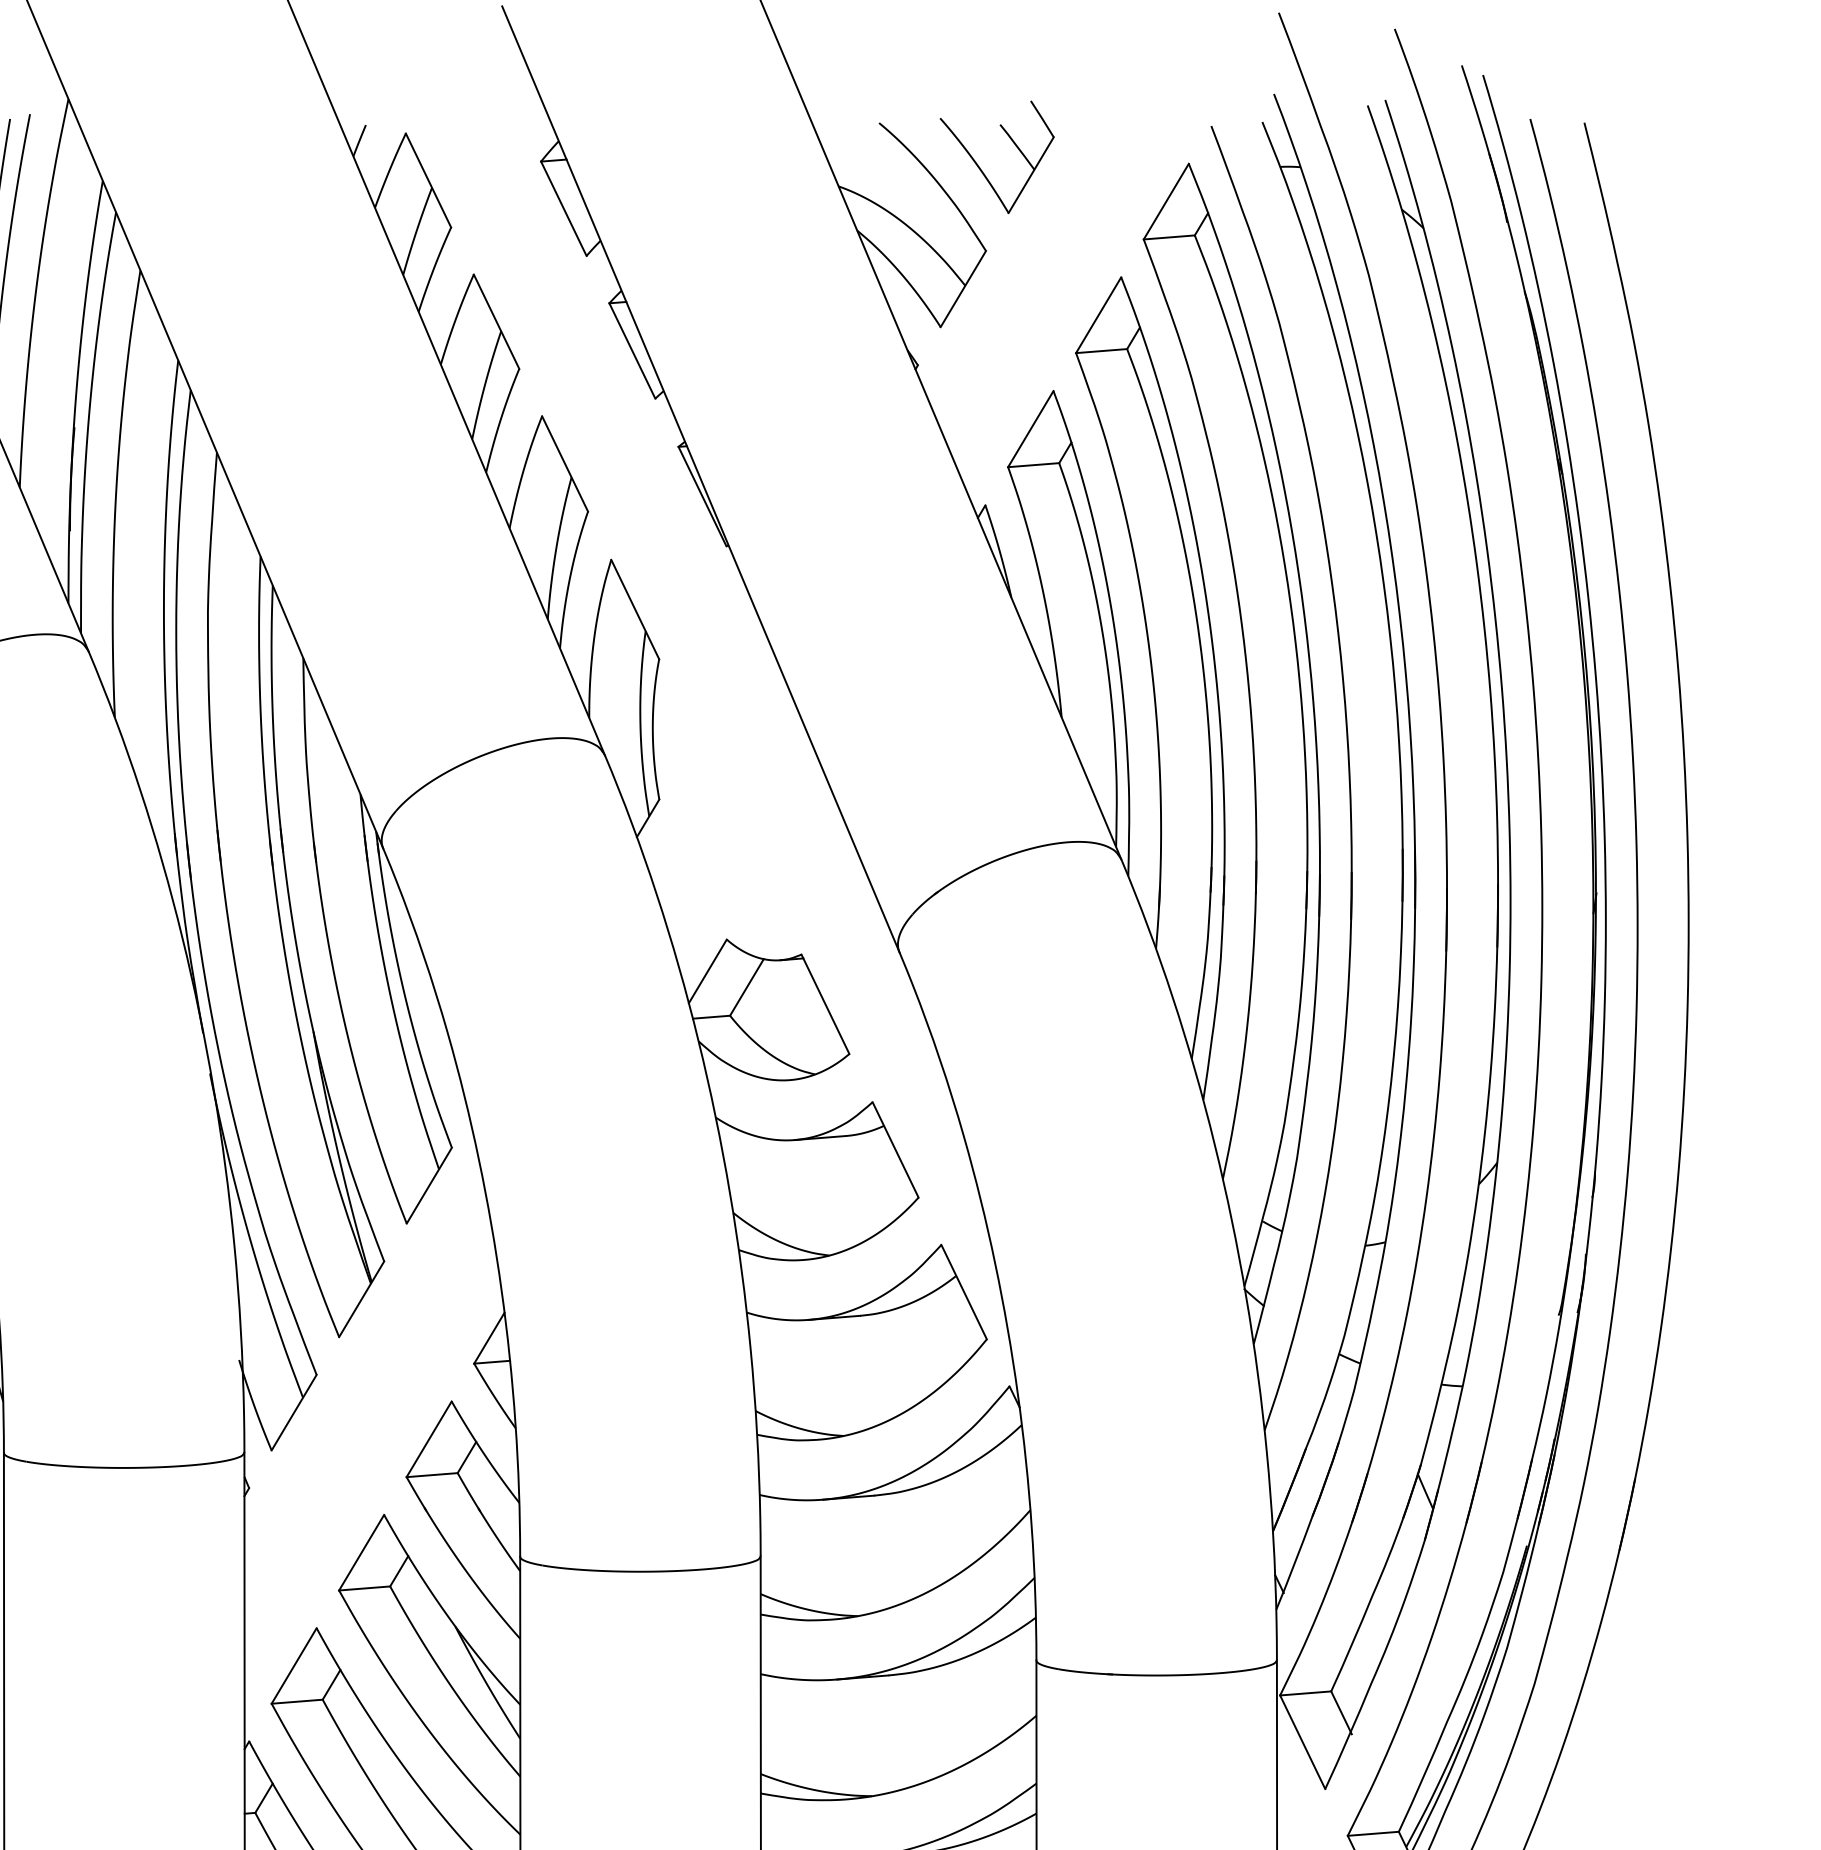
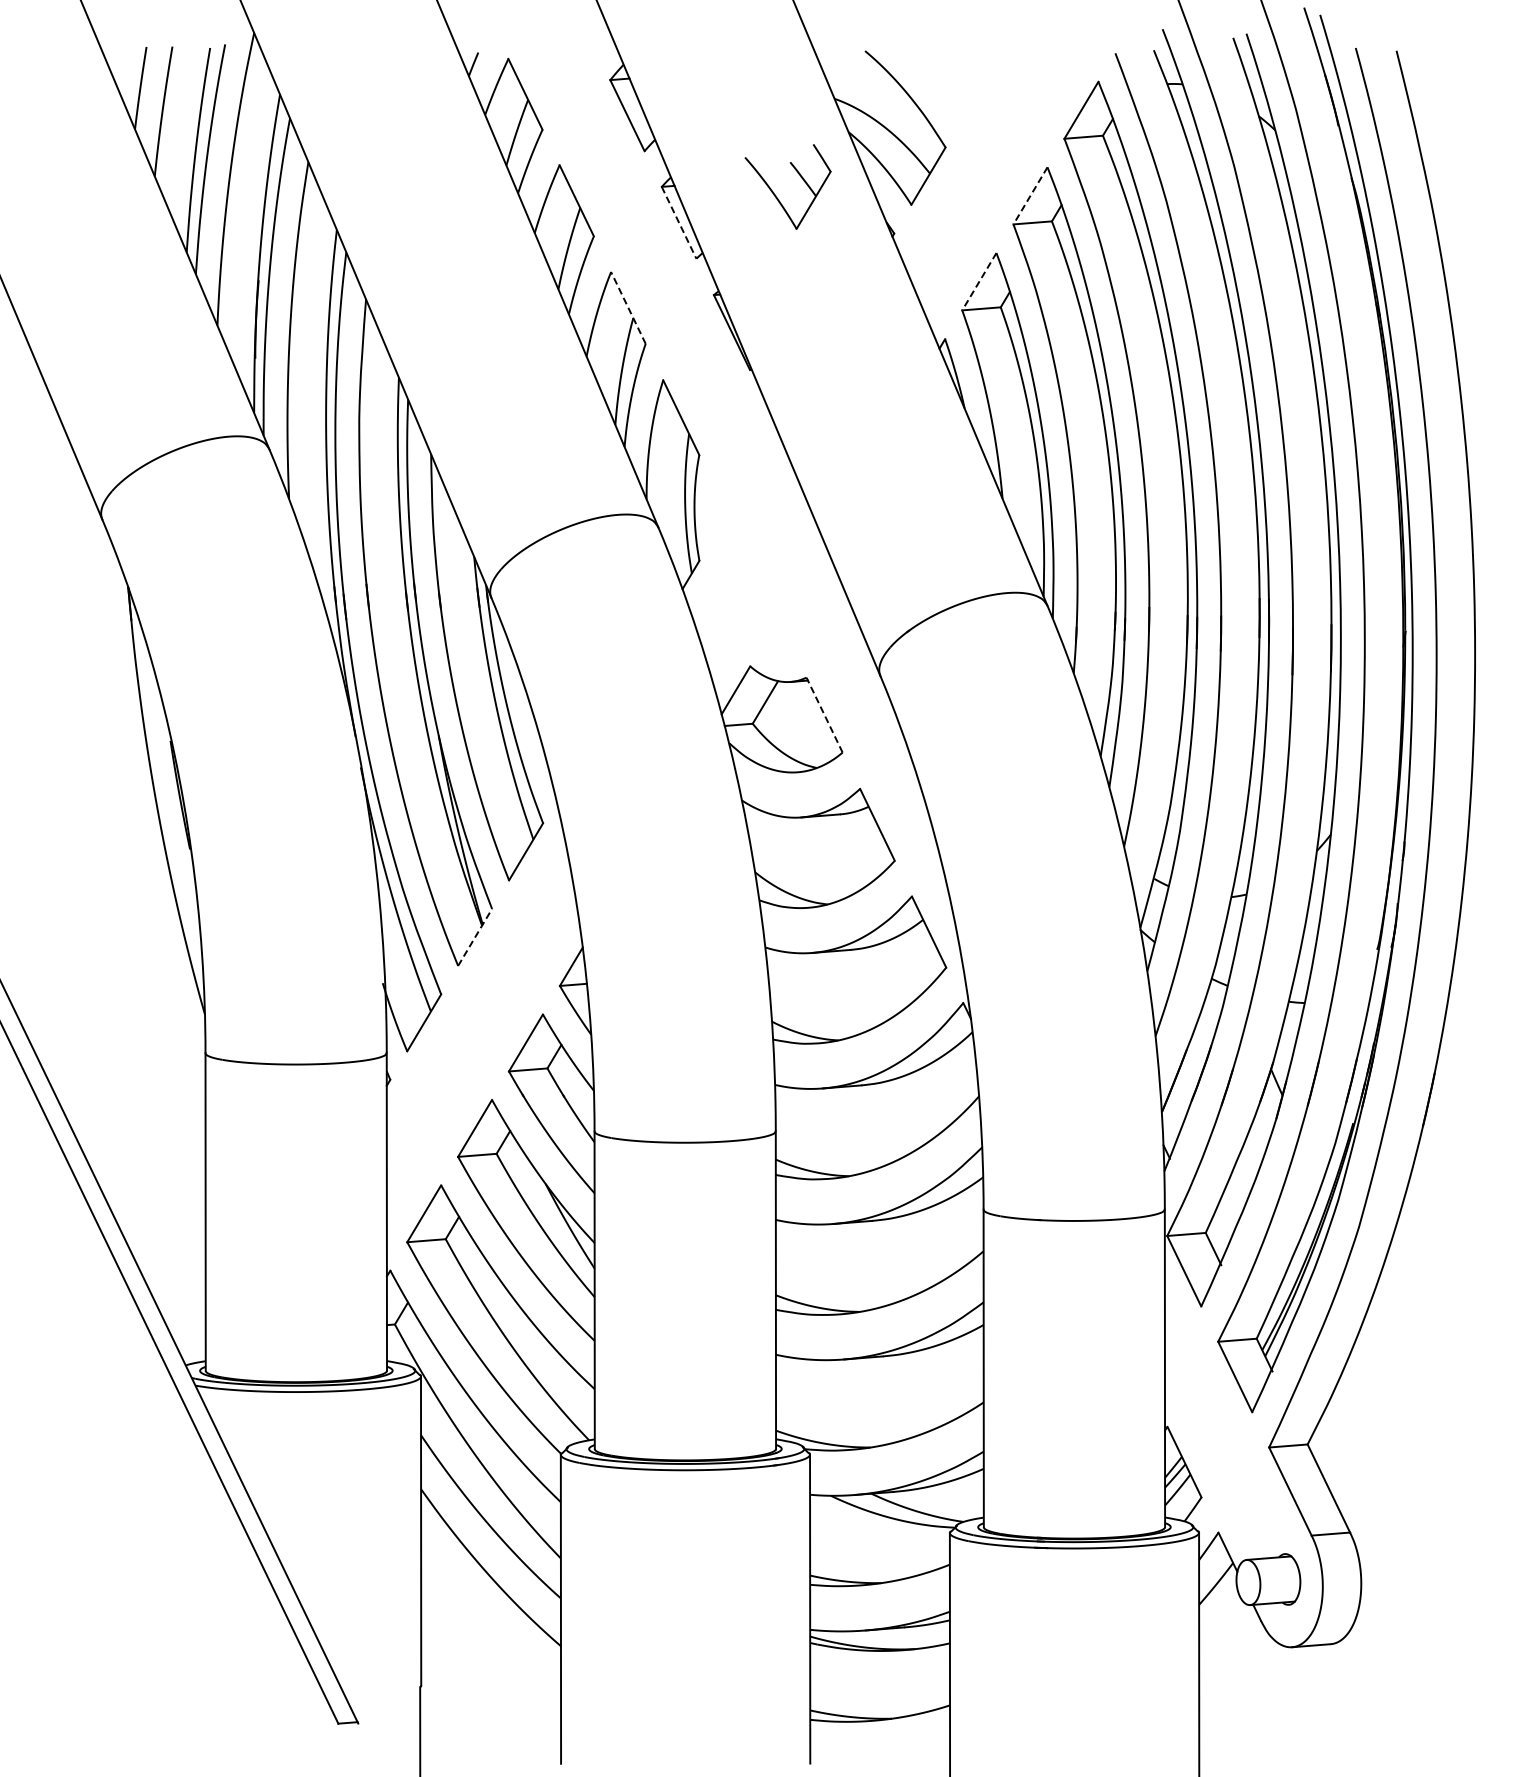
part: (981, 168) -> (776, 195), moved
line: (1098, 316) -> (1030, 196), solid -> dashed
line: (632, 350) -> (679, 222), solid -> dashed
line: (1030, 430) -> (979, 282), solid -> dashed
line: (565, 463) -> (628, 307), solid -> dashed
line: (825, 1004) -> (824, 715), solid -> dashed
line: (362, 1299) -> (475, 937), solid -> dashed

